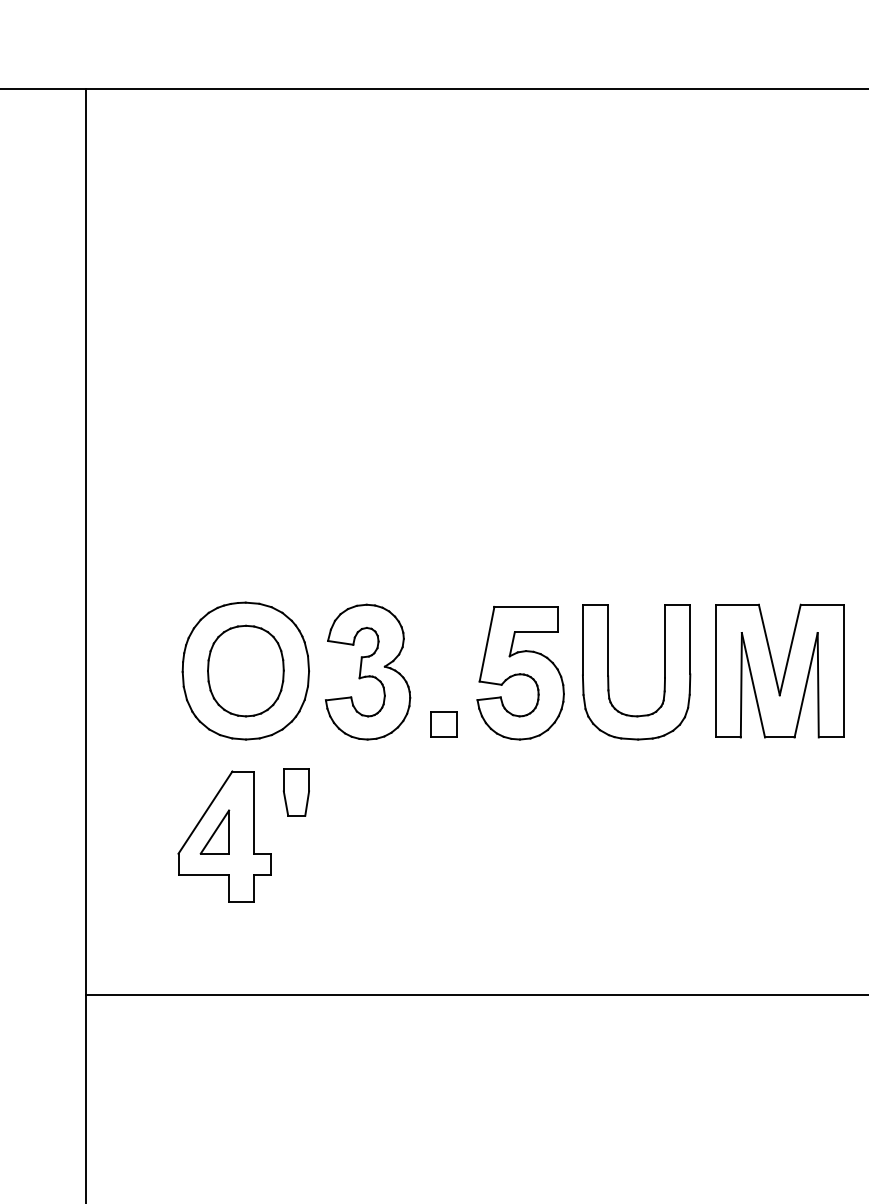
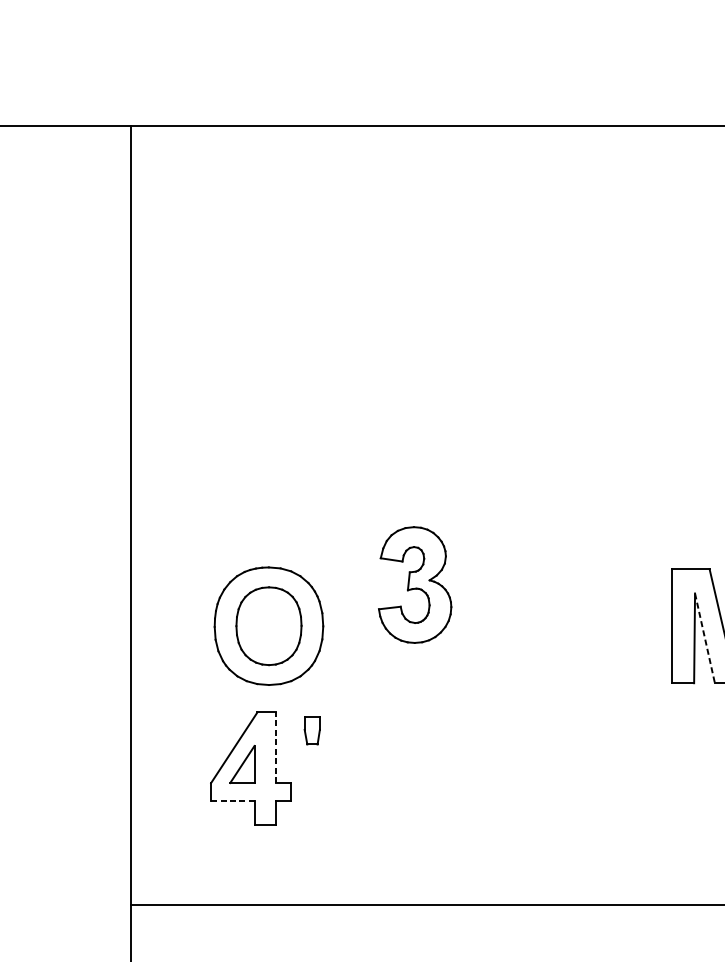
part: (368, 671) -> (415, 584), moved
part: (520, 673) -> (504, 628), removed
part: (609, 676) -> (581, 630), removed
line: (753, 685) -> (705, 638), solid -> dashed
part: (443, 724) -> (438, 672), removed
part: (295, 792) -> (311, 730), size x0.7
line: (254, 812) -> (276, 747), solid -> dashed
line: (204, 874) -> (233, 800), solid -> dashed

